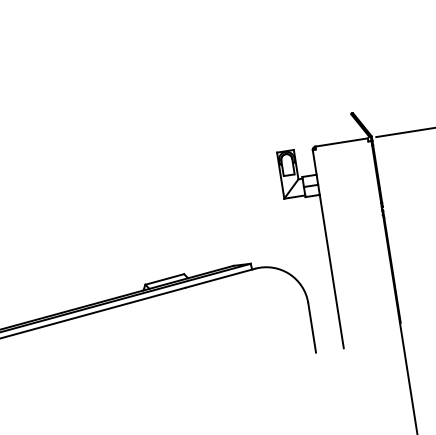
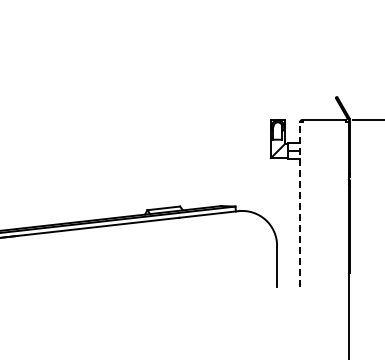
line: (328, 249) -> (300, 204), solid -> dashed

